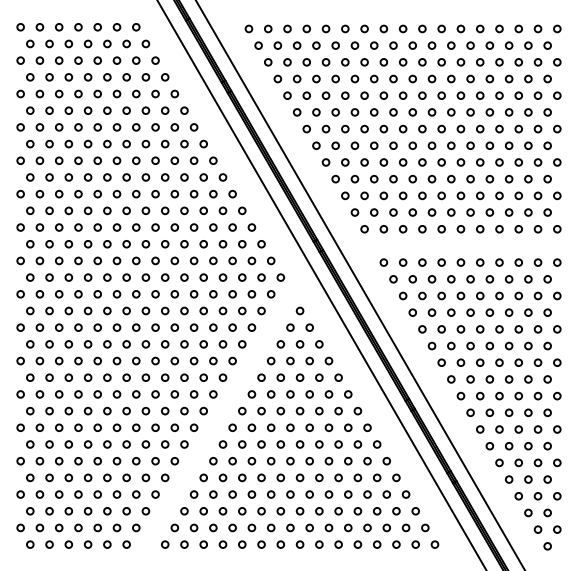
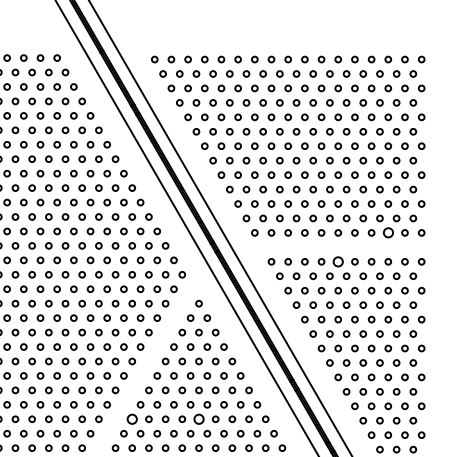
circle: (518, 229) -> (388, 233), size x1.6
circle: (460, 262) -> (337, 261), size x1.6
circle: (222, 444) -> (131, 419), size x1.6
circle: (299, 444) -> (198, 419), size x1.6

